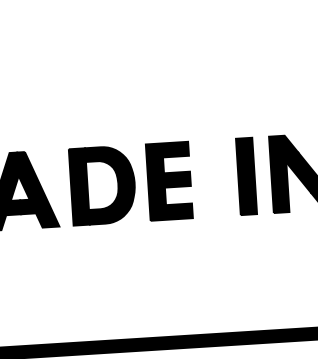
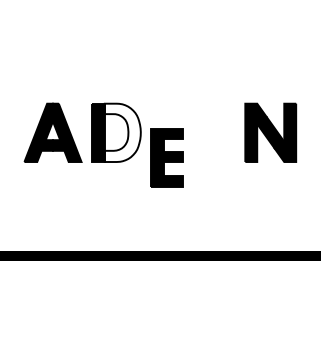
part: (245, 176) -> (225, 132), removed
part: (168, 180) -> (166, 157), moved
fill: (110, 184) -> (122, 132), removed

